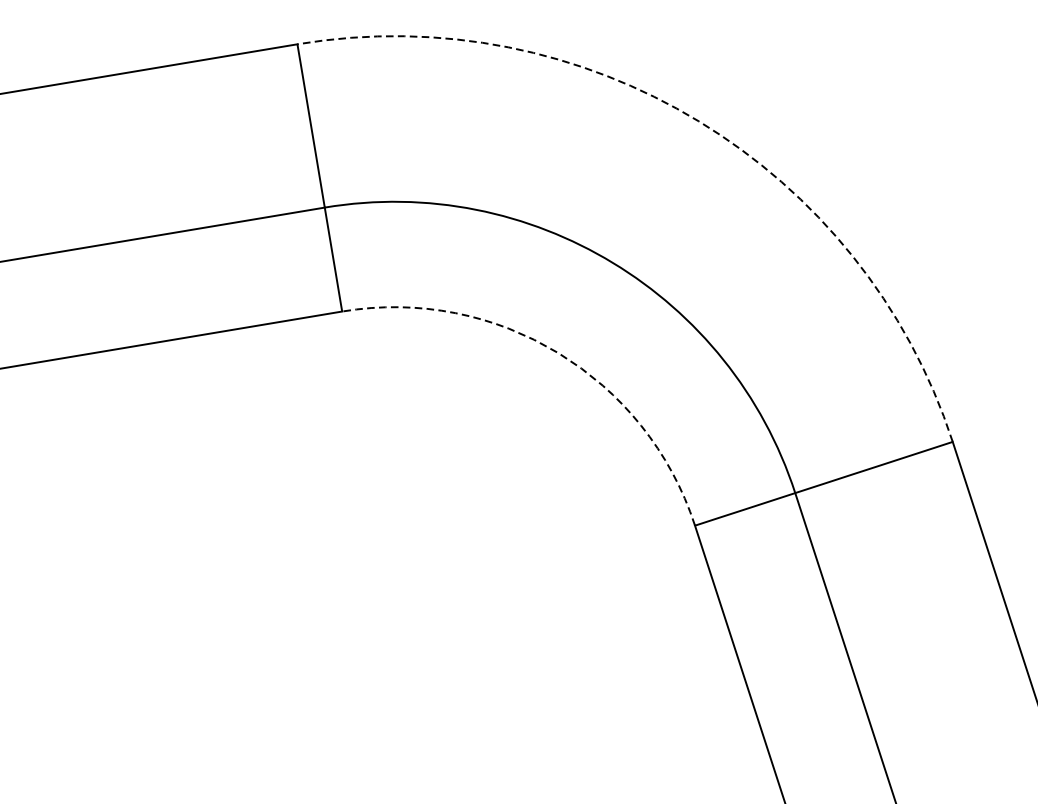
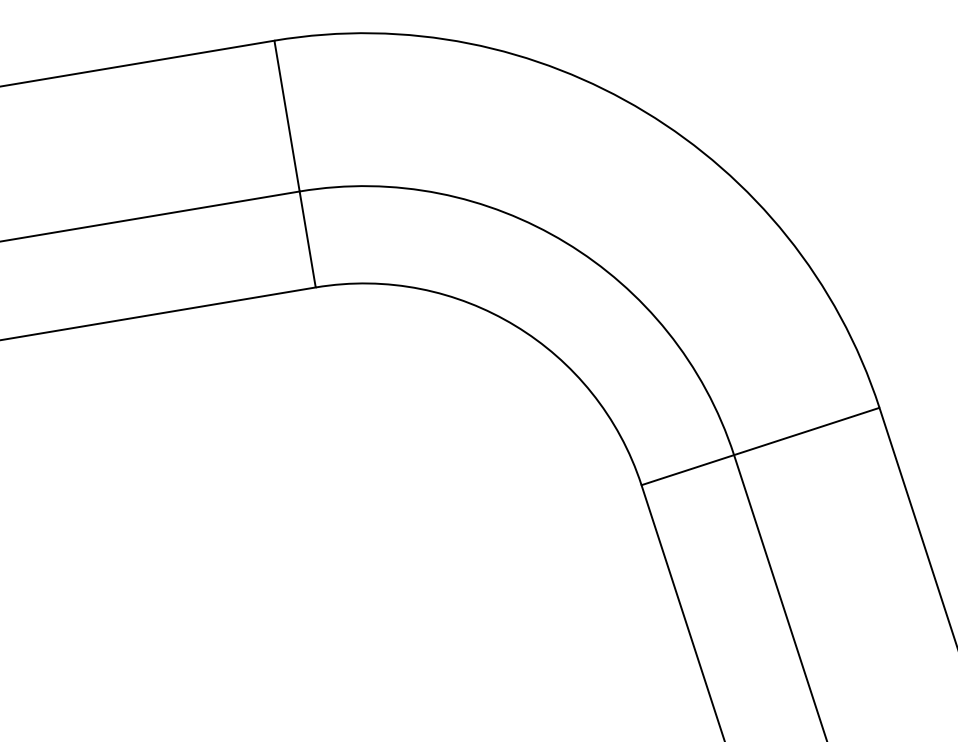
arc: (699, 120) -> (645, 111), dashed -> solid
arc: (558, 352) -> (515, 325), dashed -> solid

